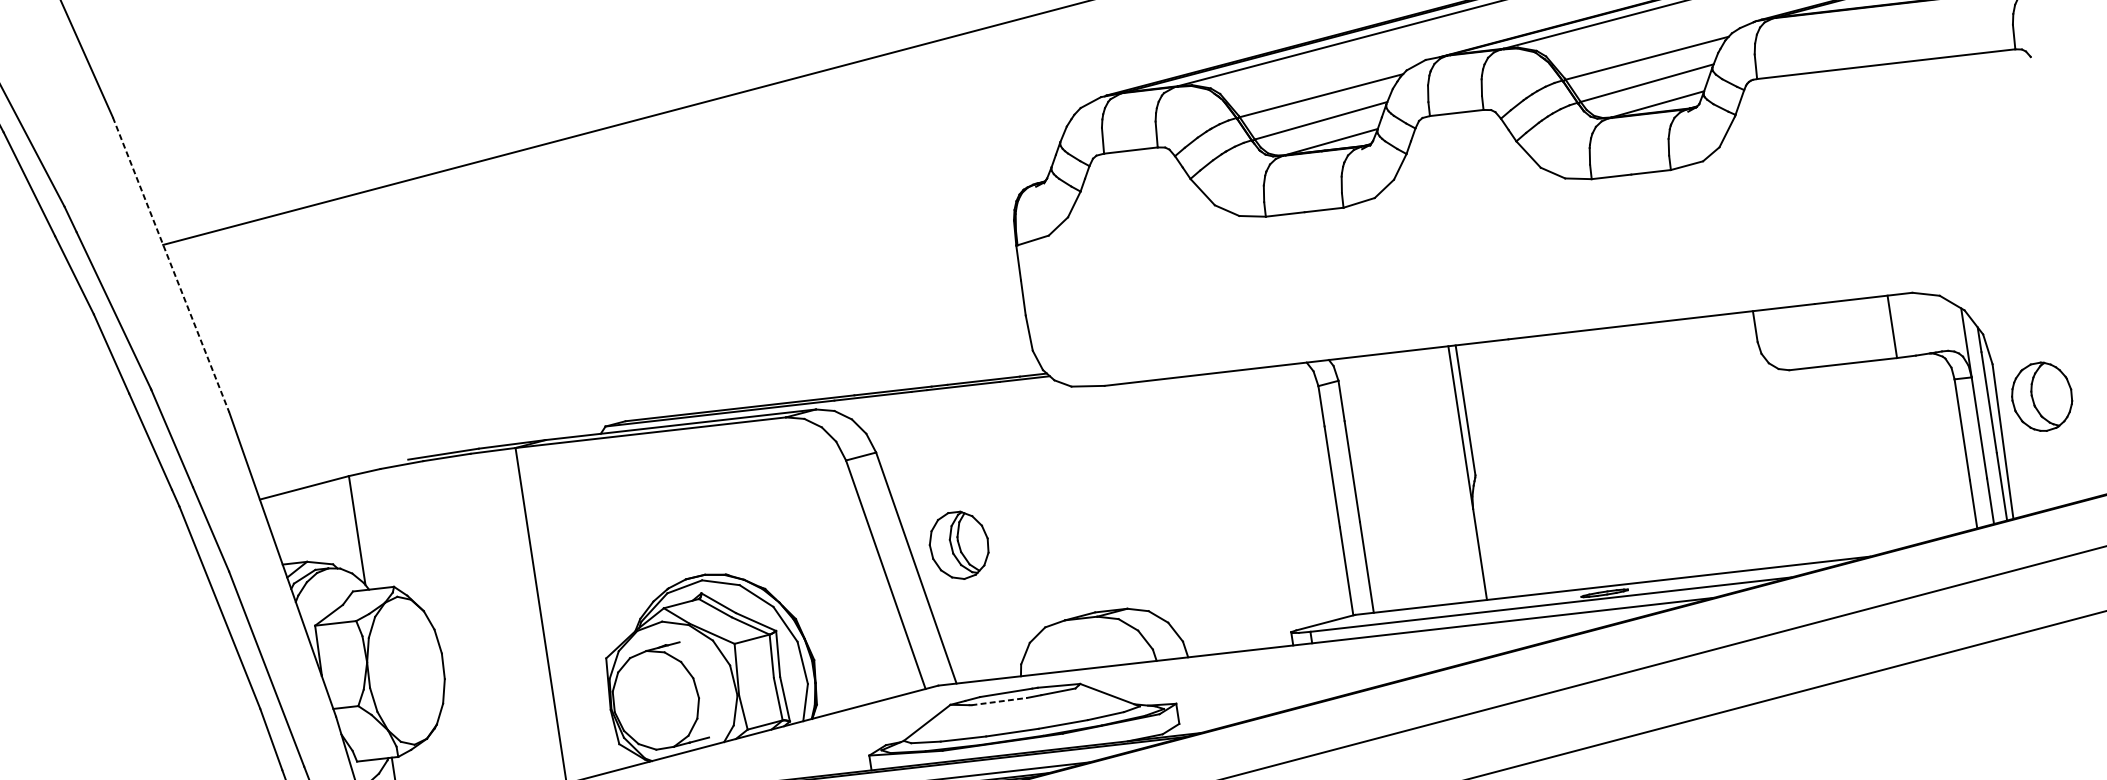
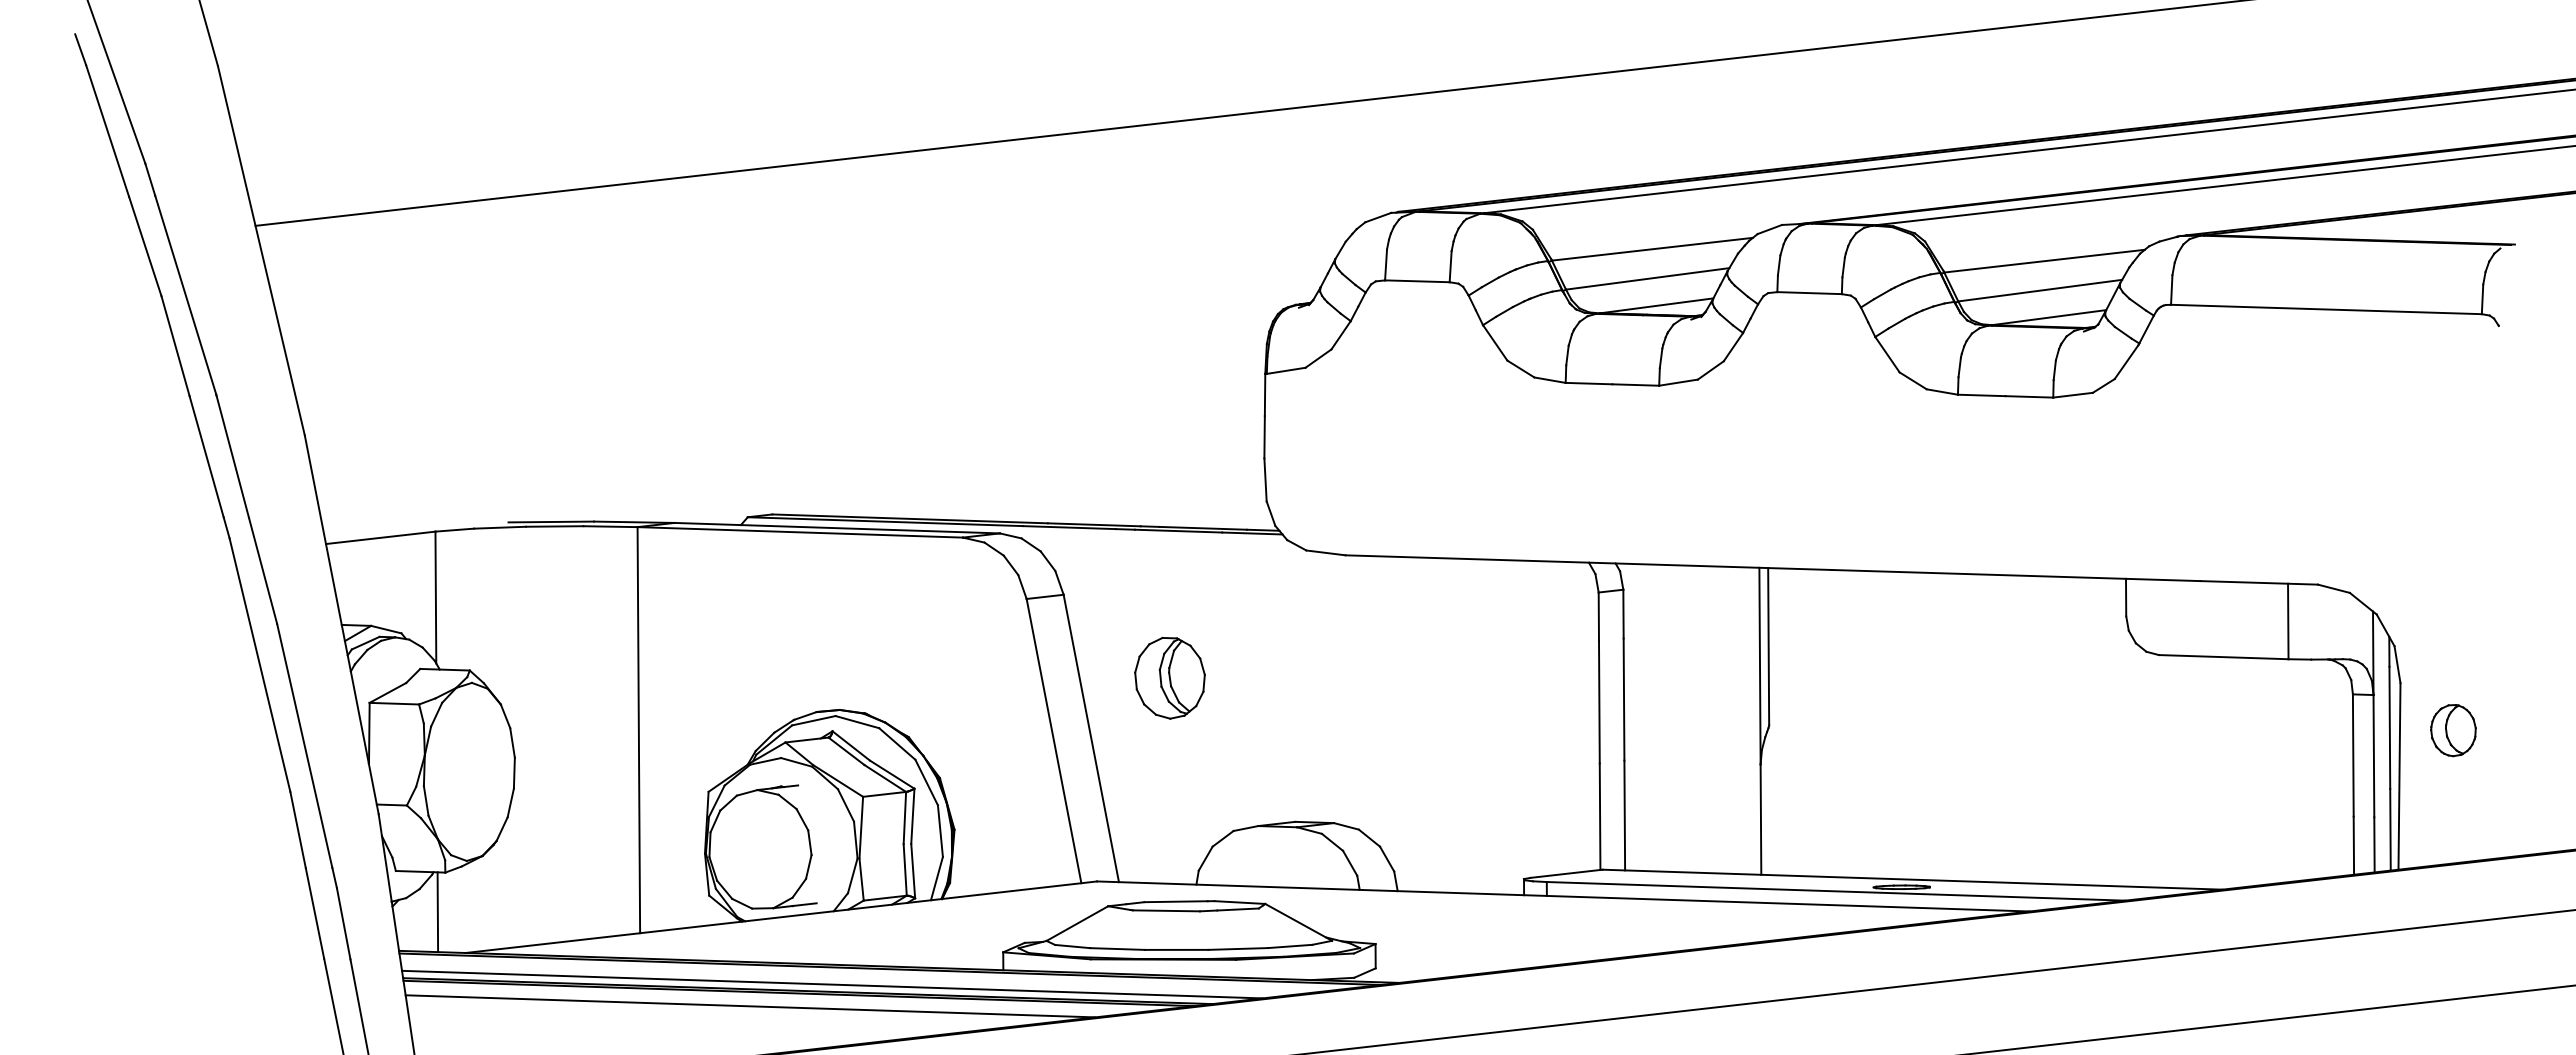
line: (171, 264) -> (261, 250), dashed -> solid
part: (2042, 397) -> (2453, 730), size x0.62
part: (958, 545) -> (1169, 677), moved
line: (999, 701) -> (1166, 910), dashed -> solid

